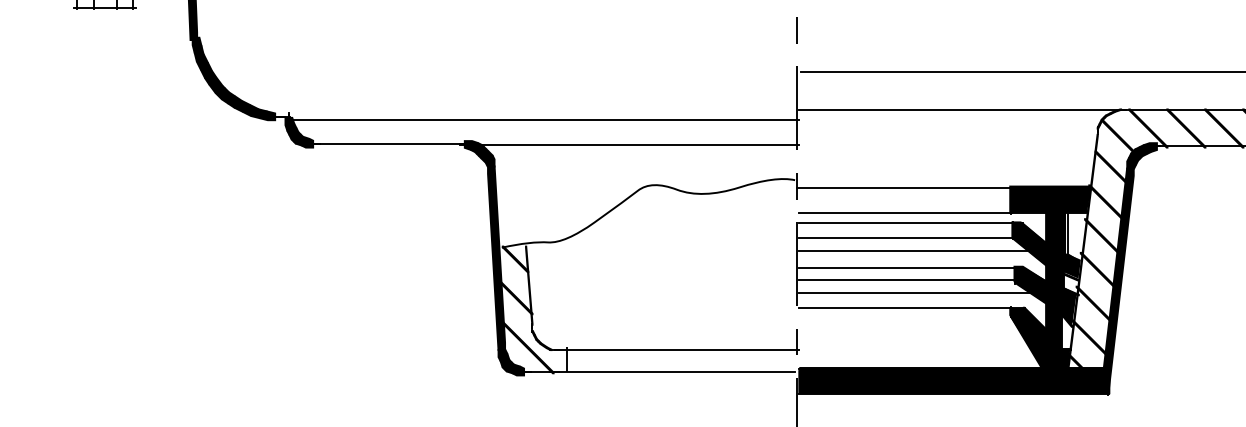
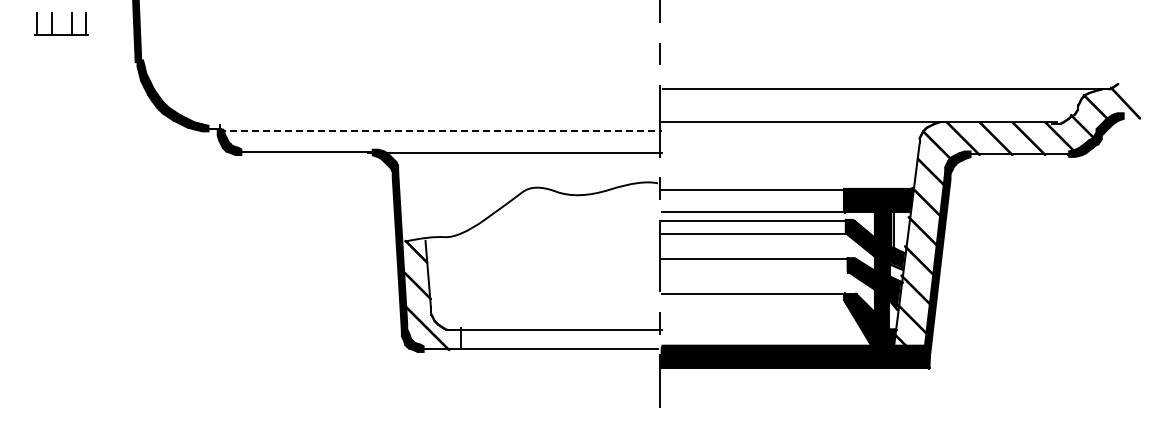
line: (543, 120) -> (440, 131), solid -> dashed
line: (912, 250) -> (759, 244), removed
line: (907, 279) -> (755, 269), removed
line: (914, 292) -> (761, 280), removed

